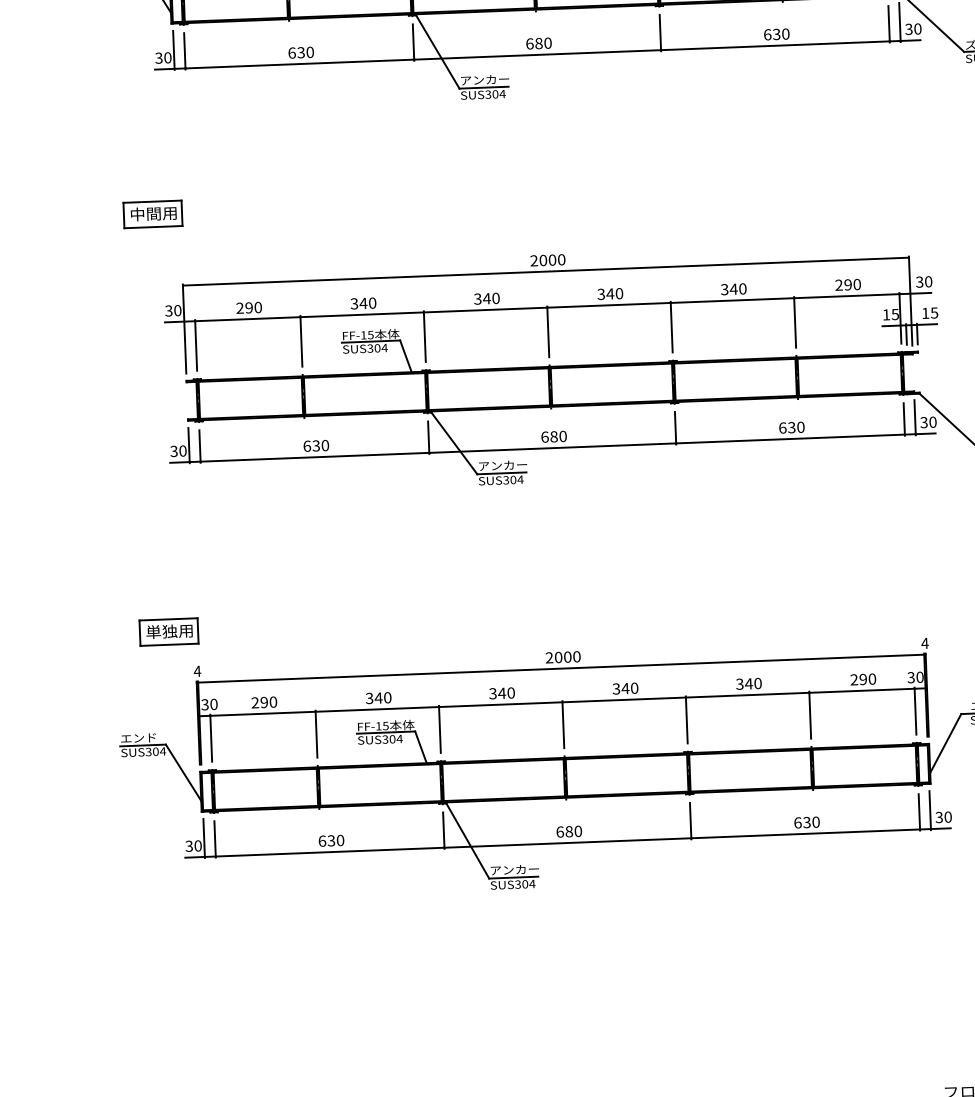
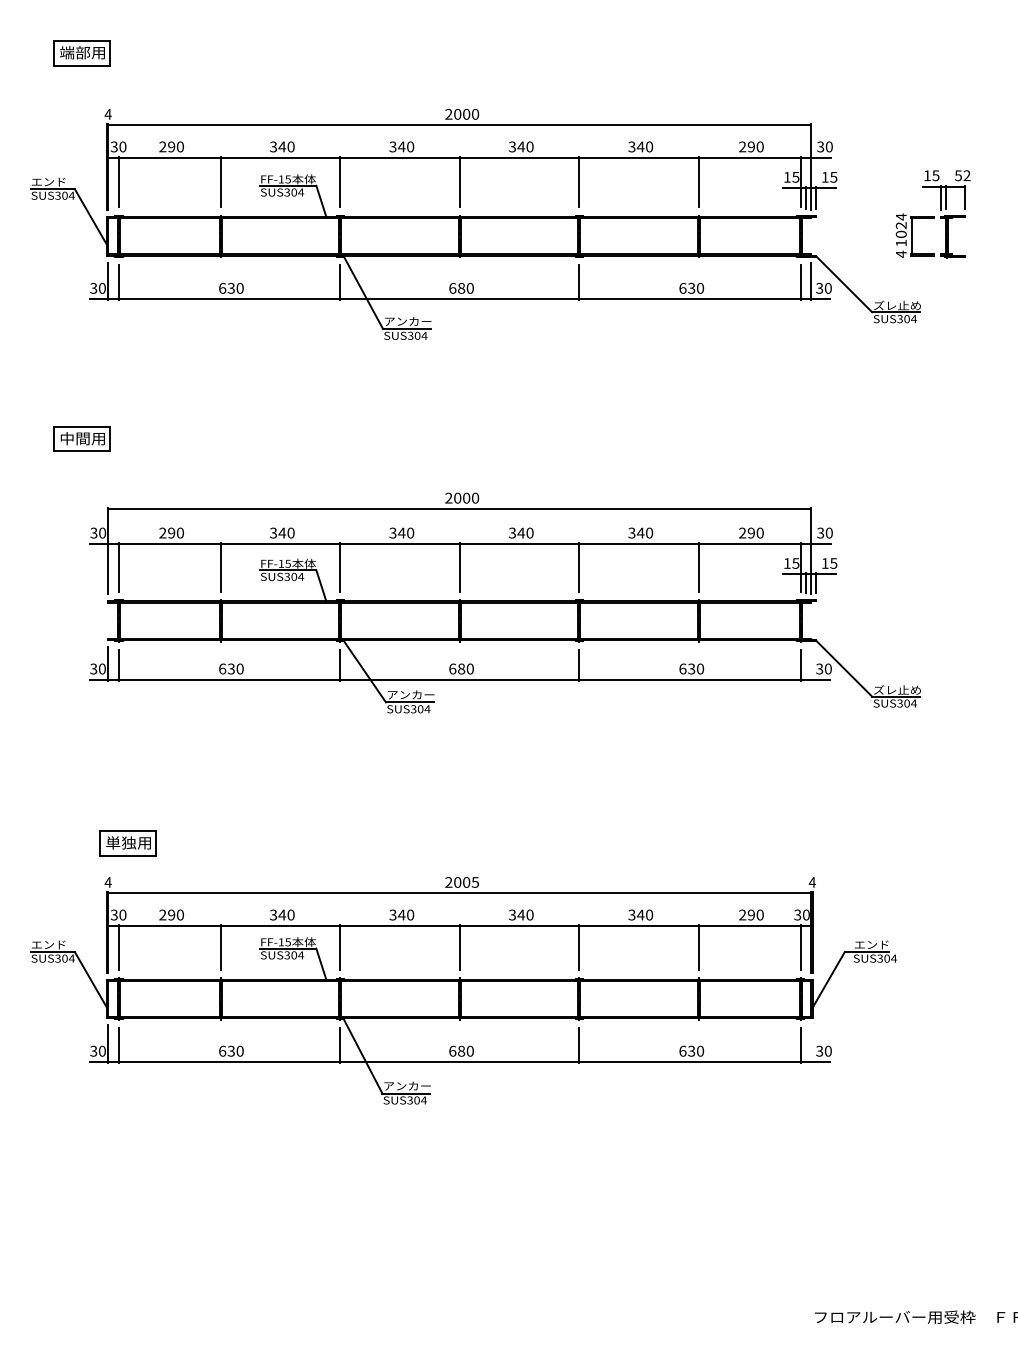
line: (915, 417) -> (811, 663), removed
part: (168, 632) -> (127, 843), moved
text: (576, 656) -> (475, 882), 2000 -> 2005
line: (930, 810) -> (811, 1044), removed

